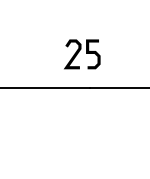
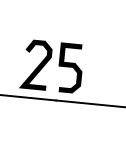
part: (81, 54) -> (51, 66), size x1.67

